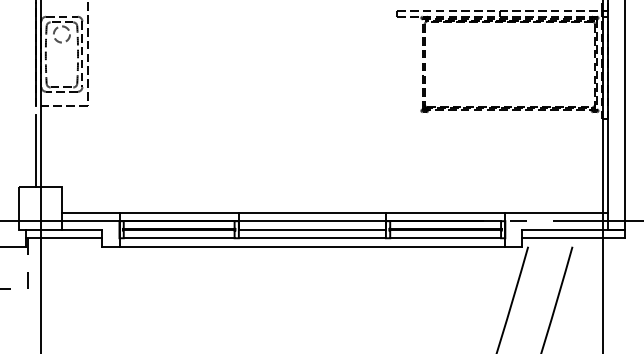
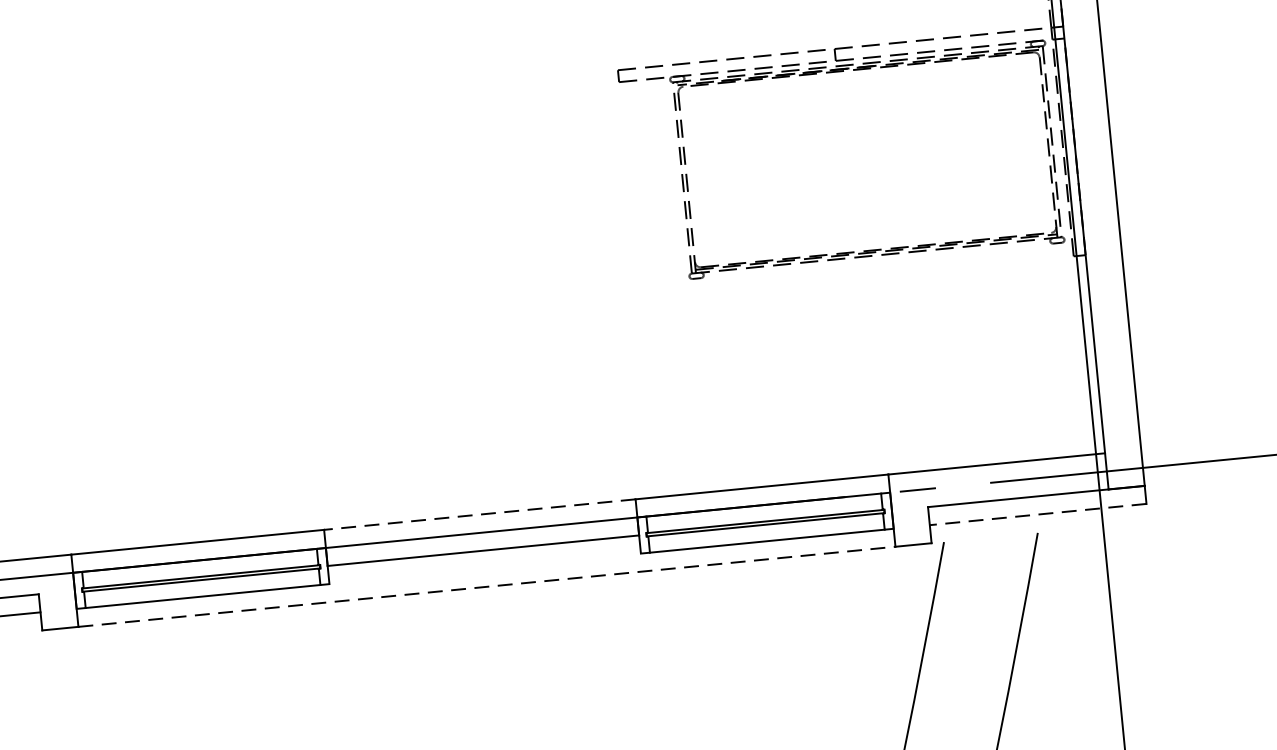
line: (312, 212) -> (480, 514), solid -> dashed
line: (311, 238) -> (483, 569), removed
line: (573, 238) -> (1038, 515), solid -> dashed
line: (312, 246) -> (487, 586), solid -> dashed

